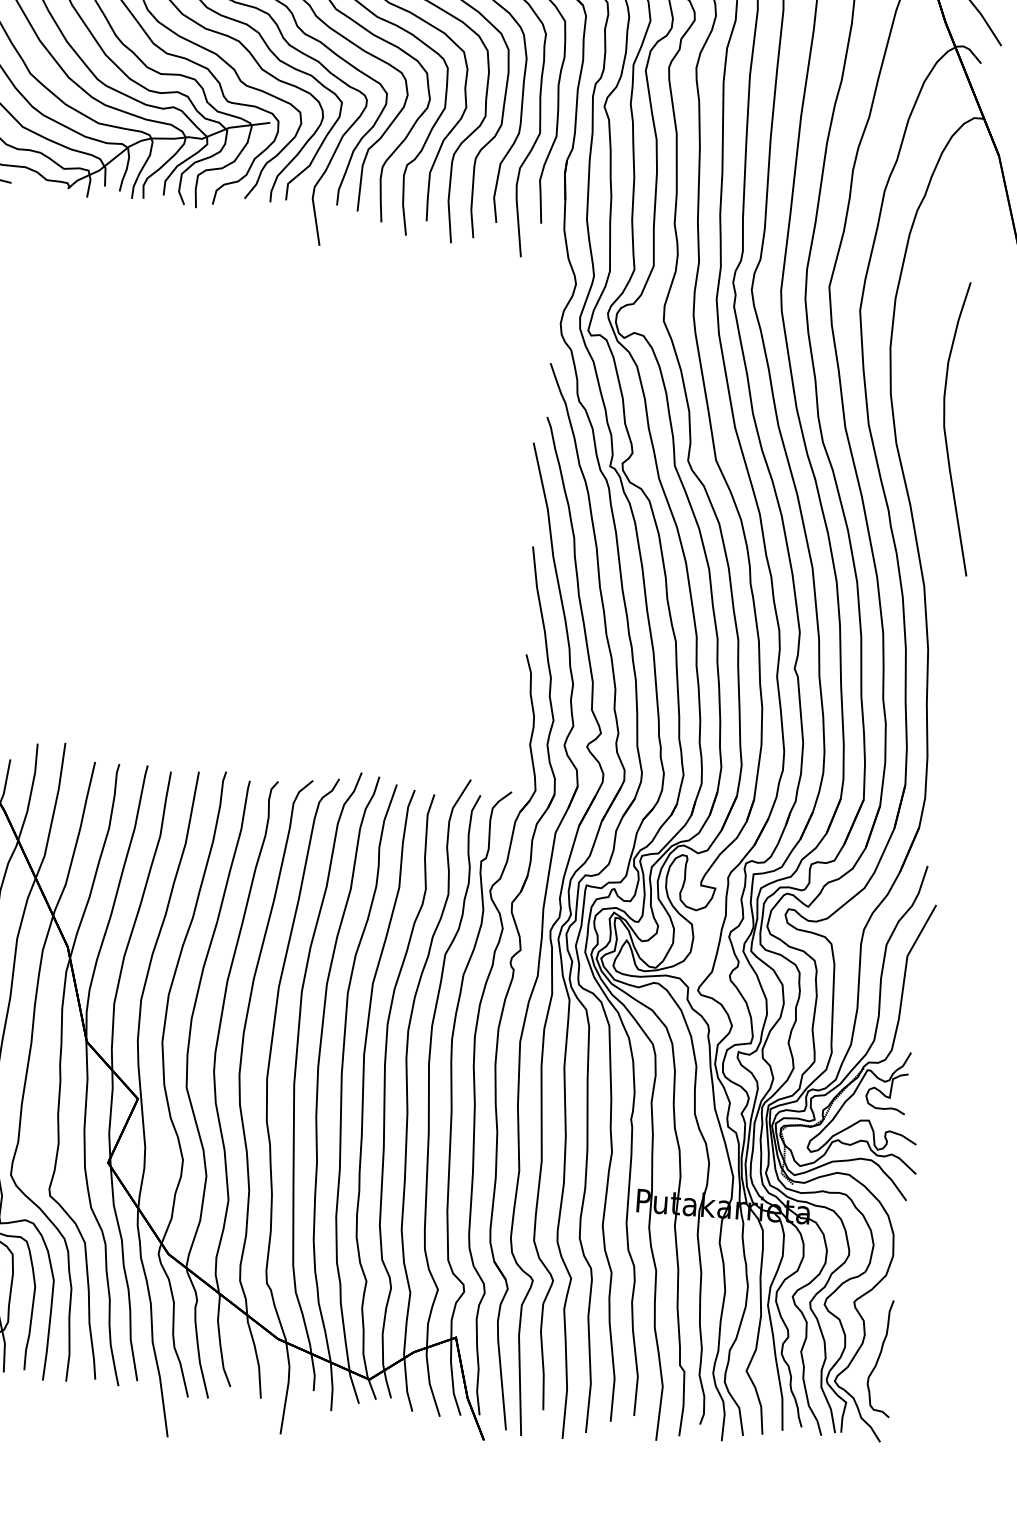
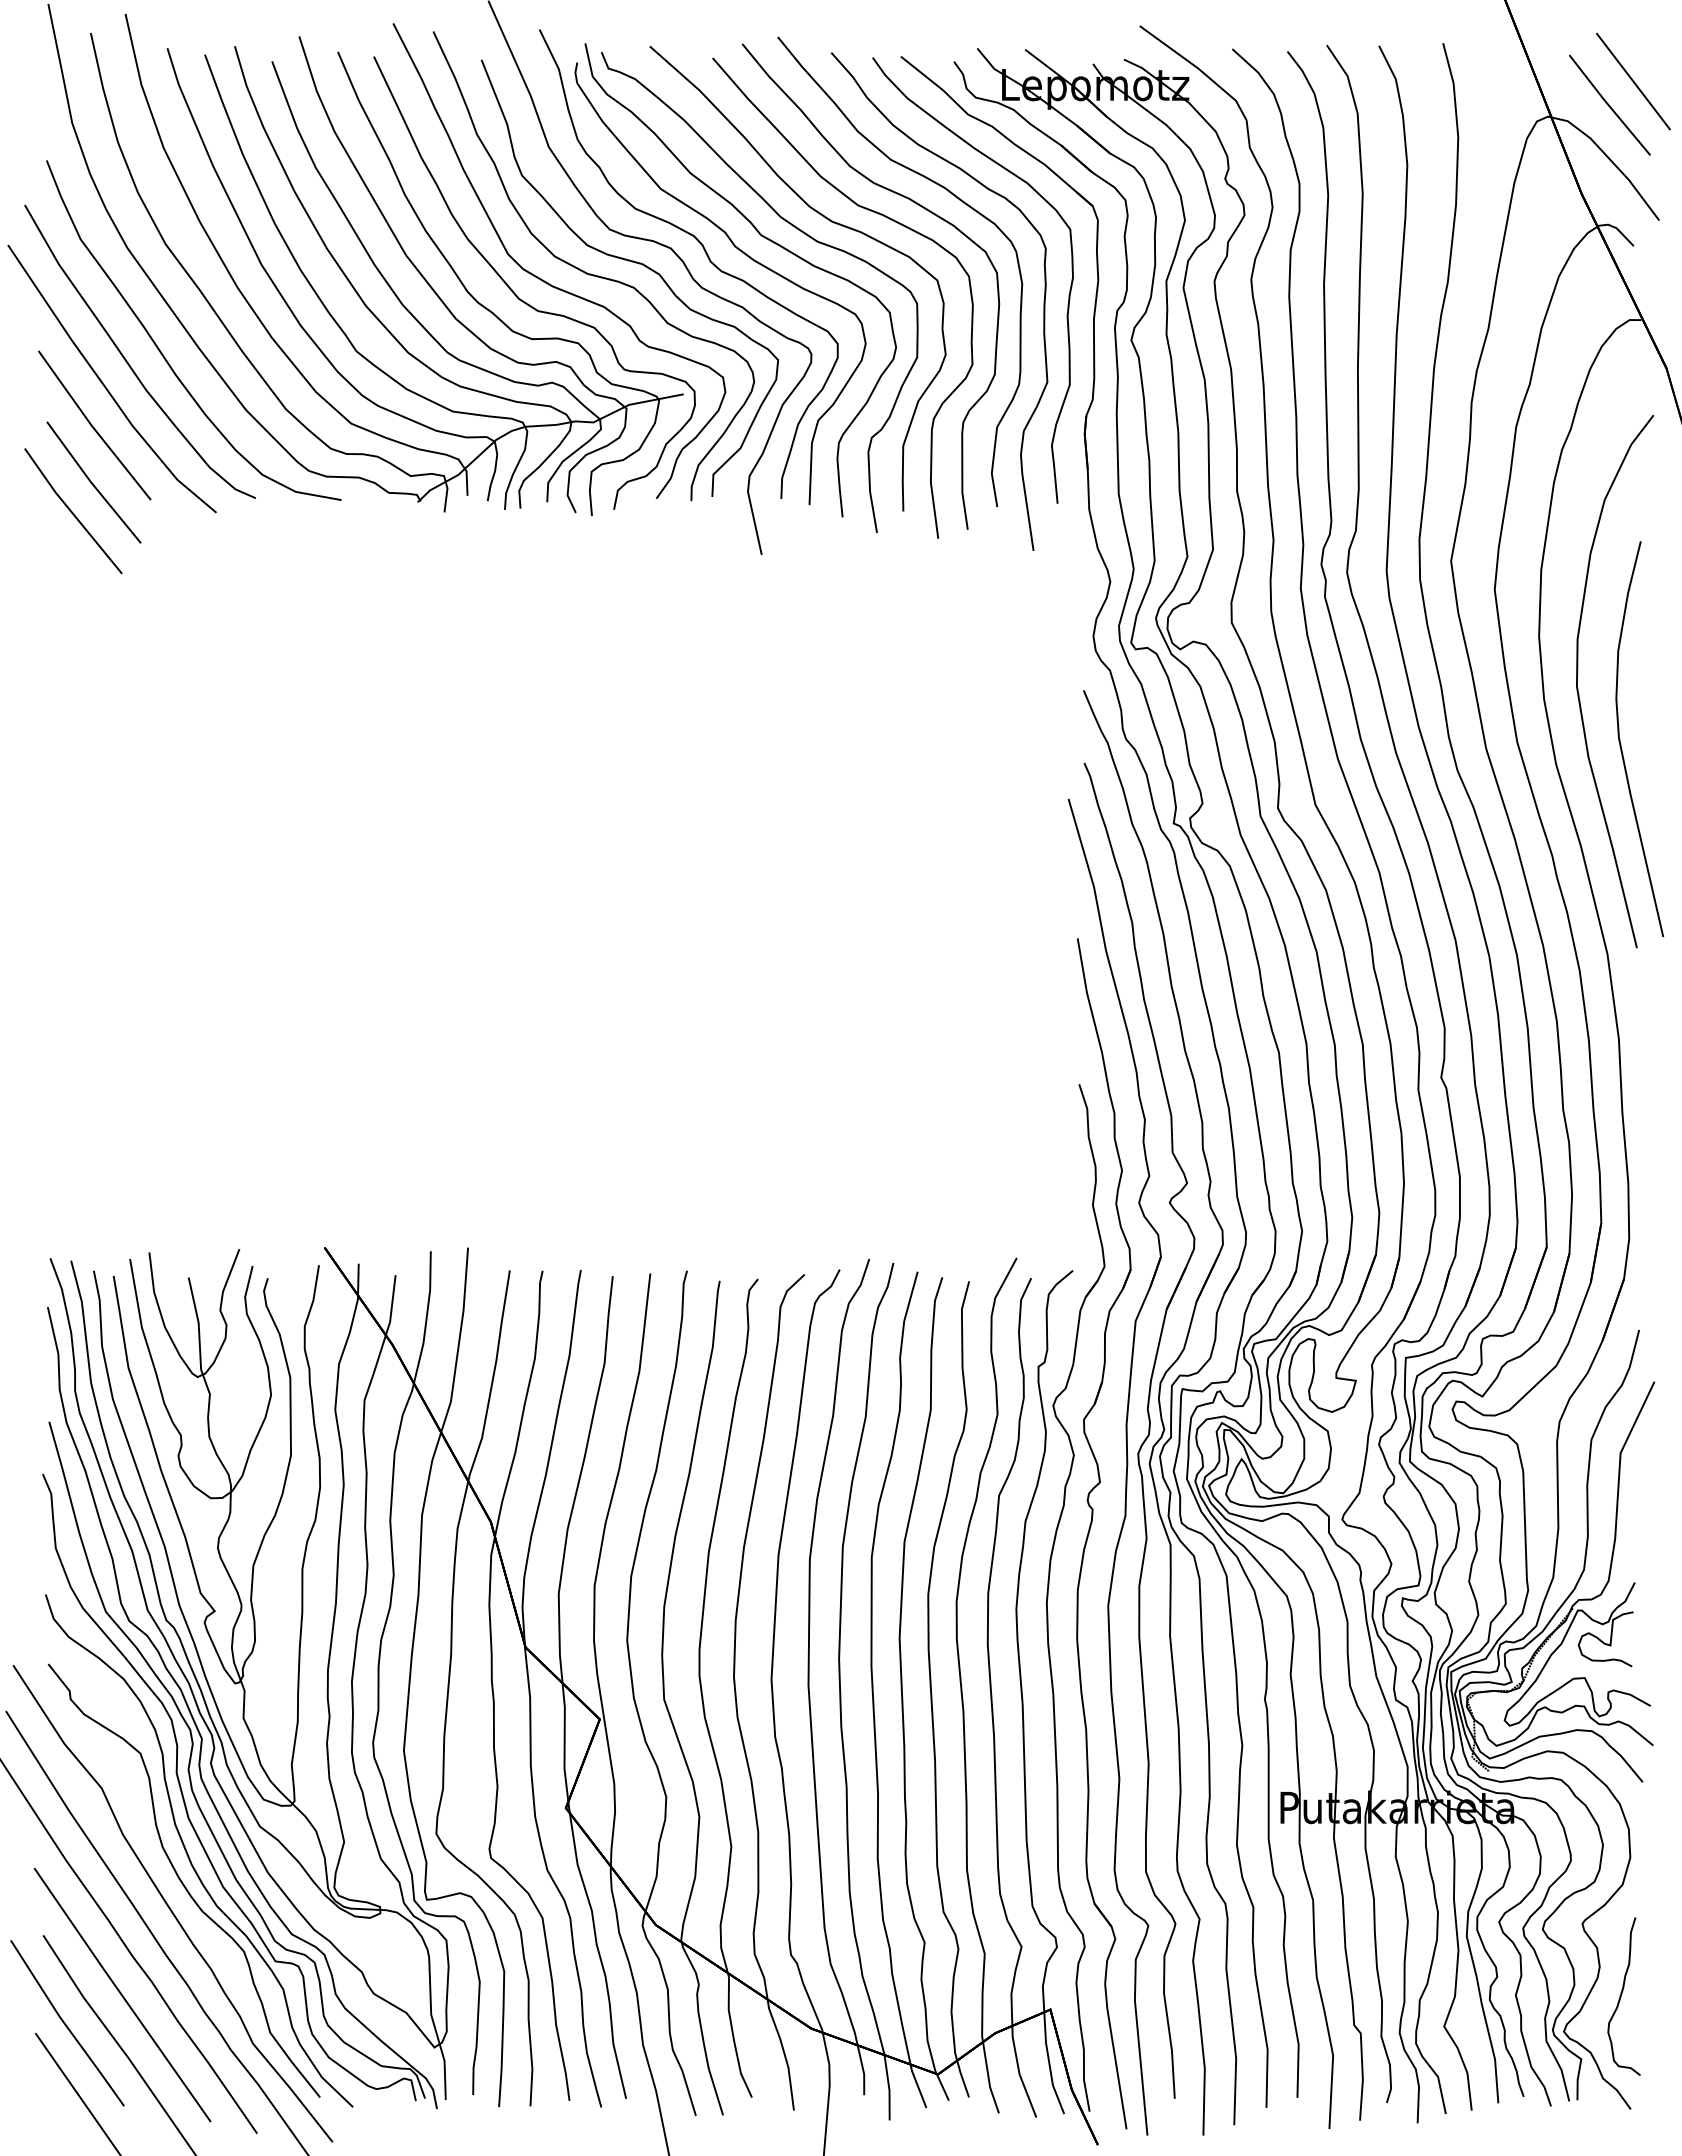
part: (916, 388) -> (1578, 688), added

